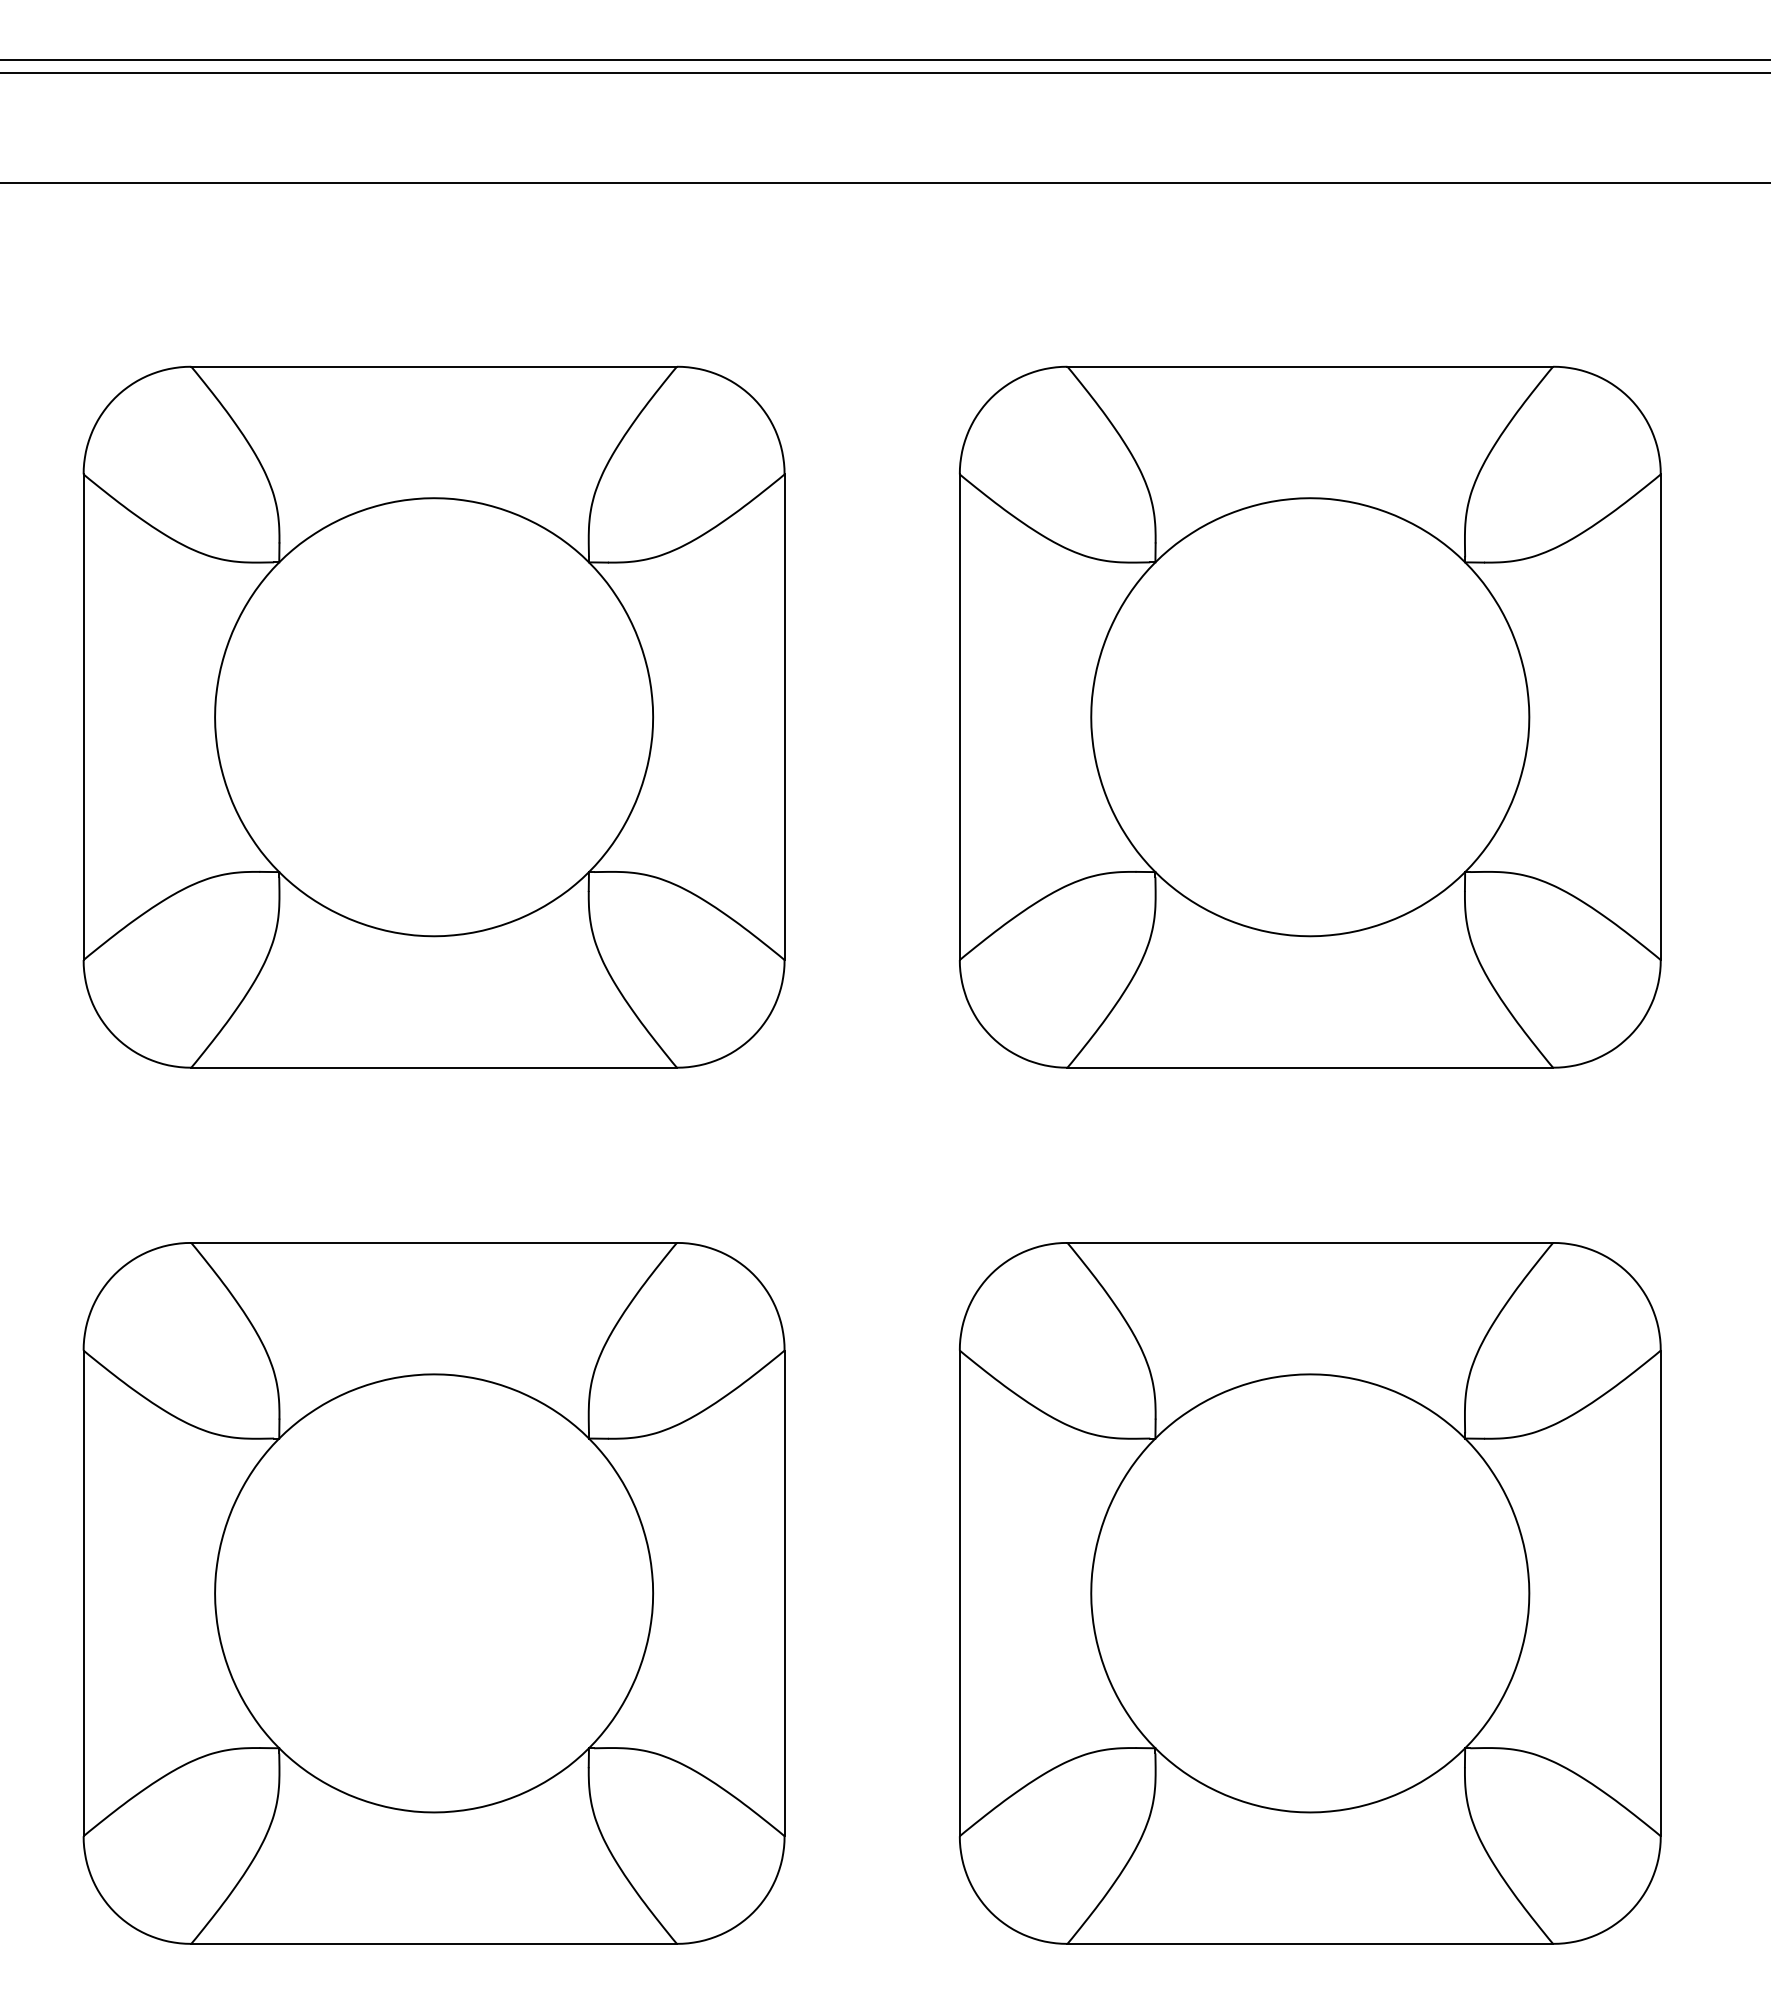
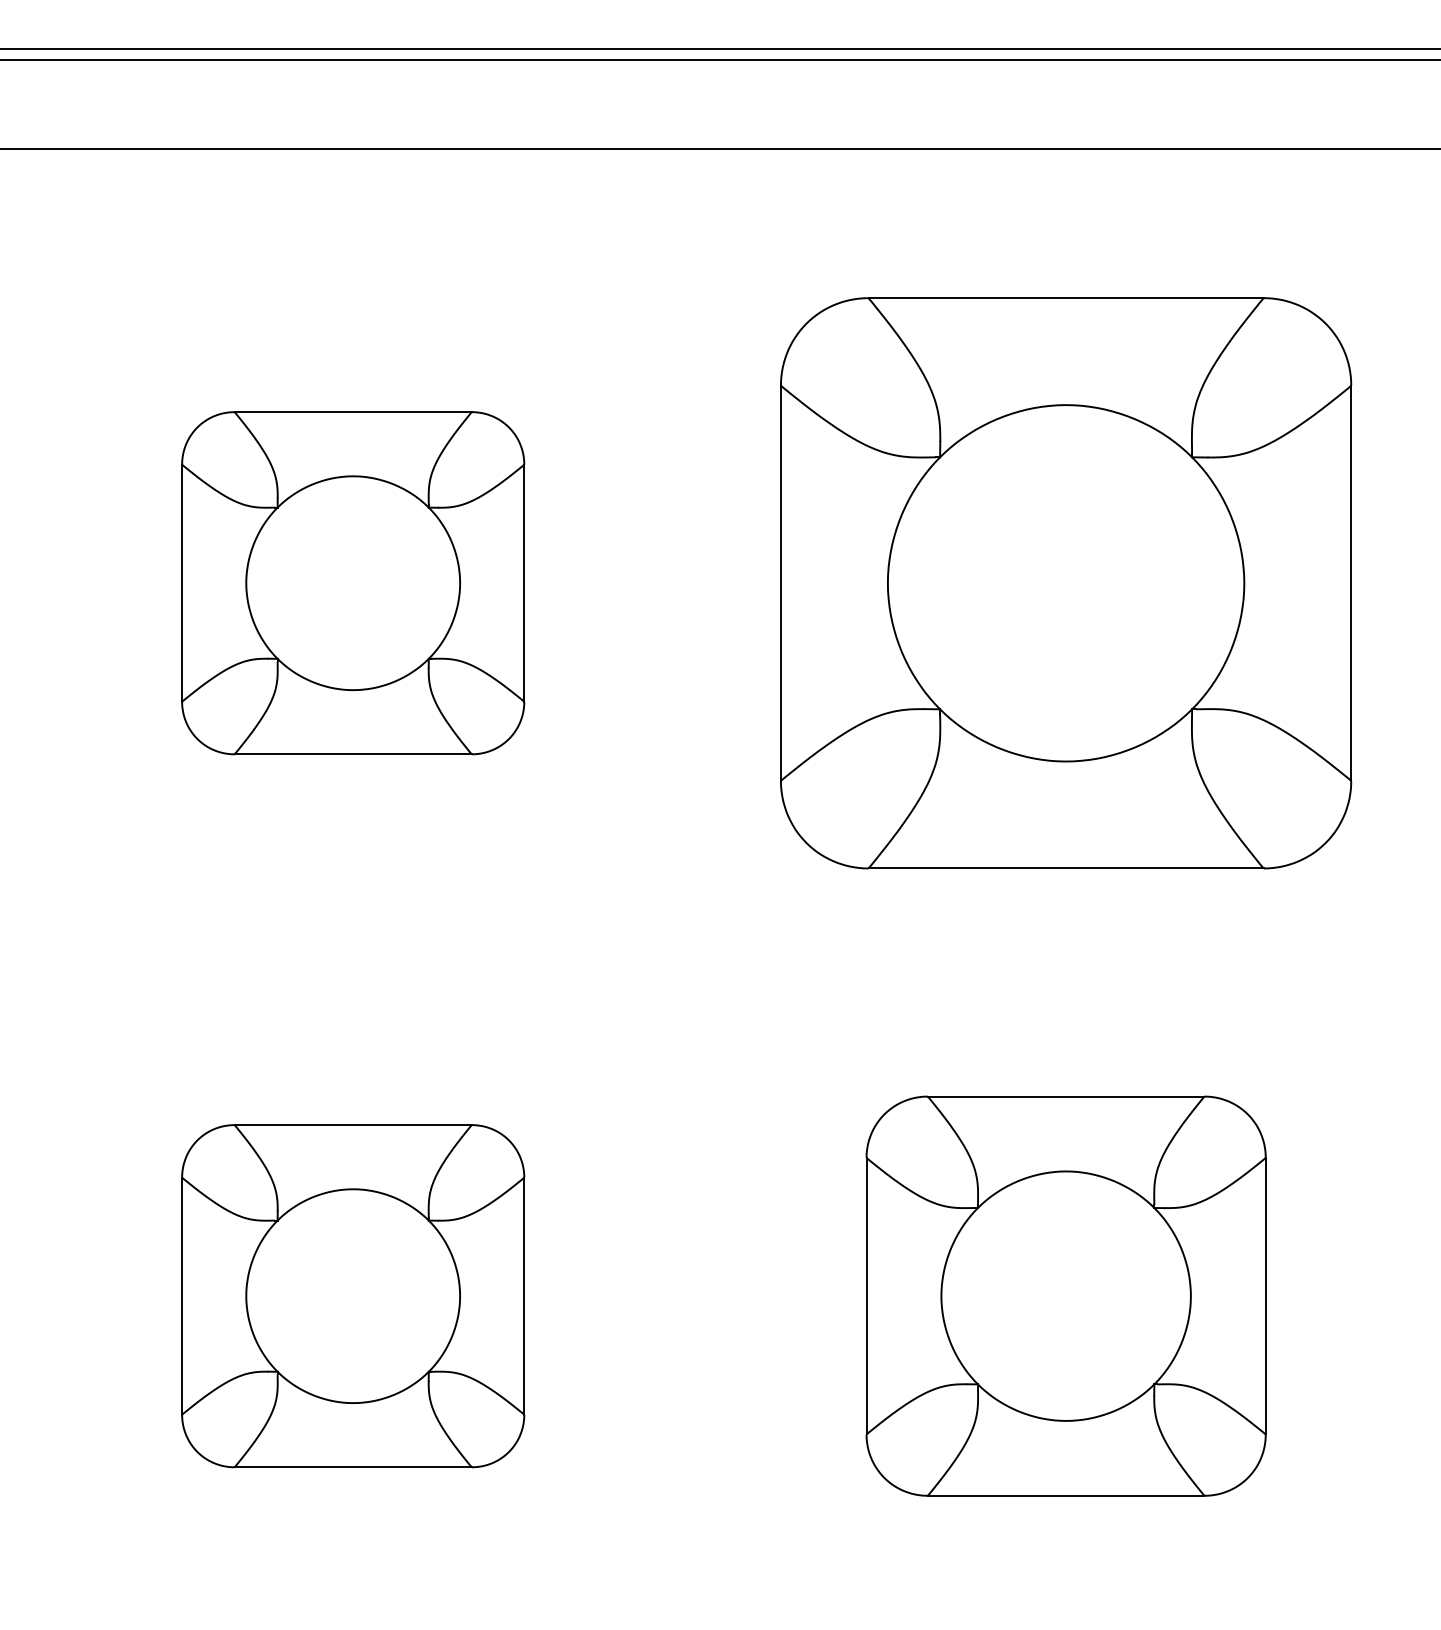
part: (433, 716) -> (352, 582), size x0.6
part: (433, 1593) -> (352, 1296), size x0.6
part: (1310, 1593) -> (1066, 1296), size x0.7

